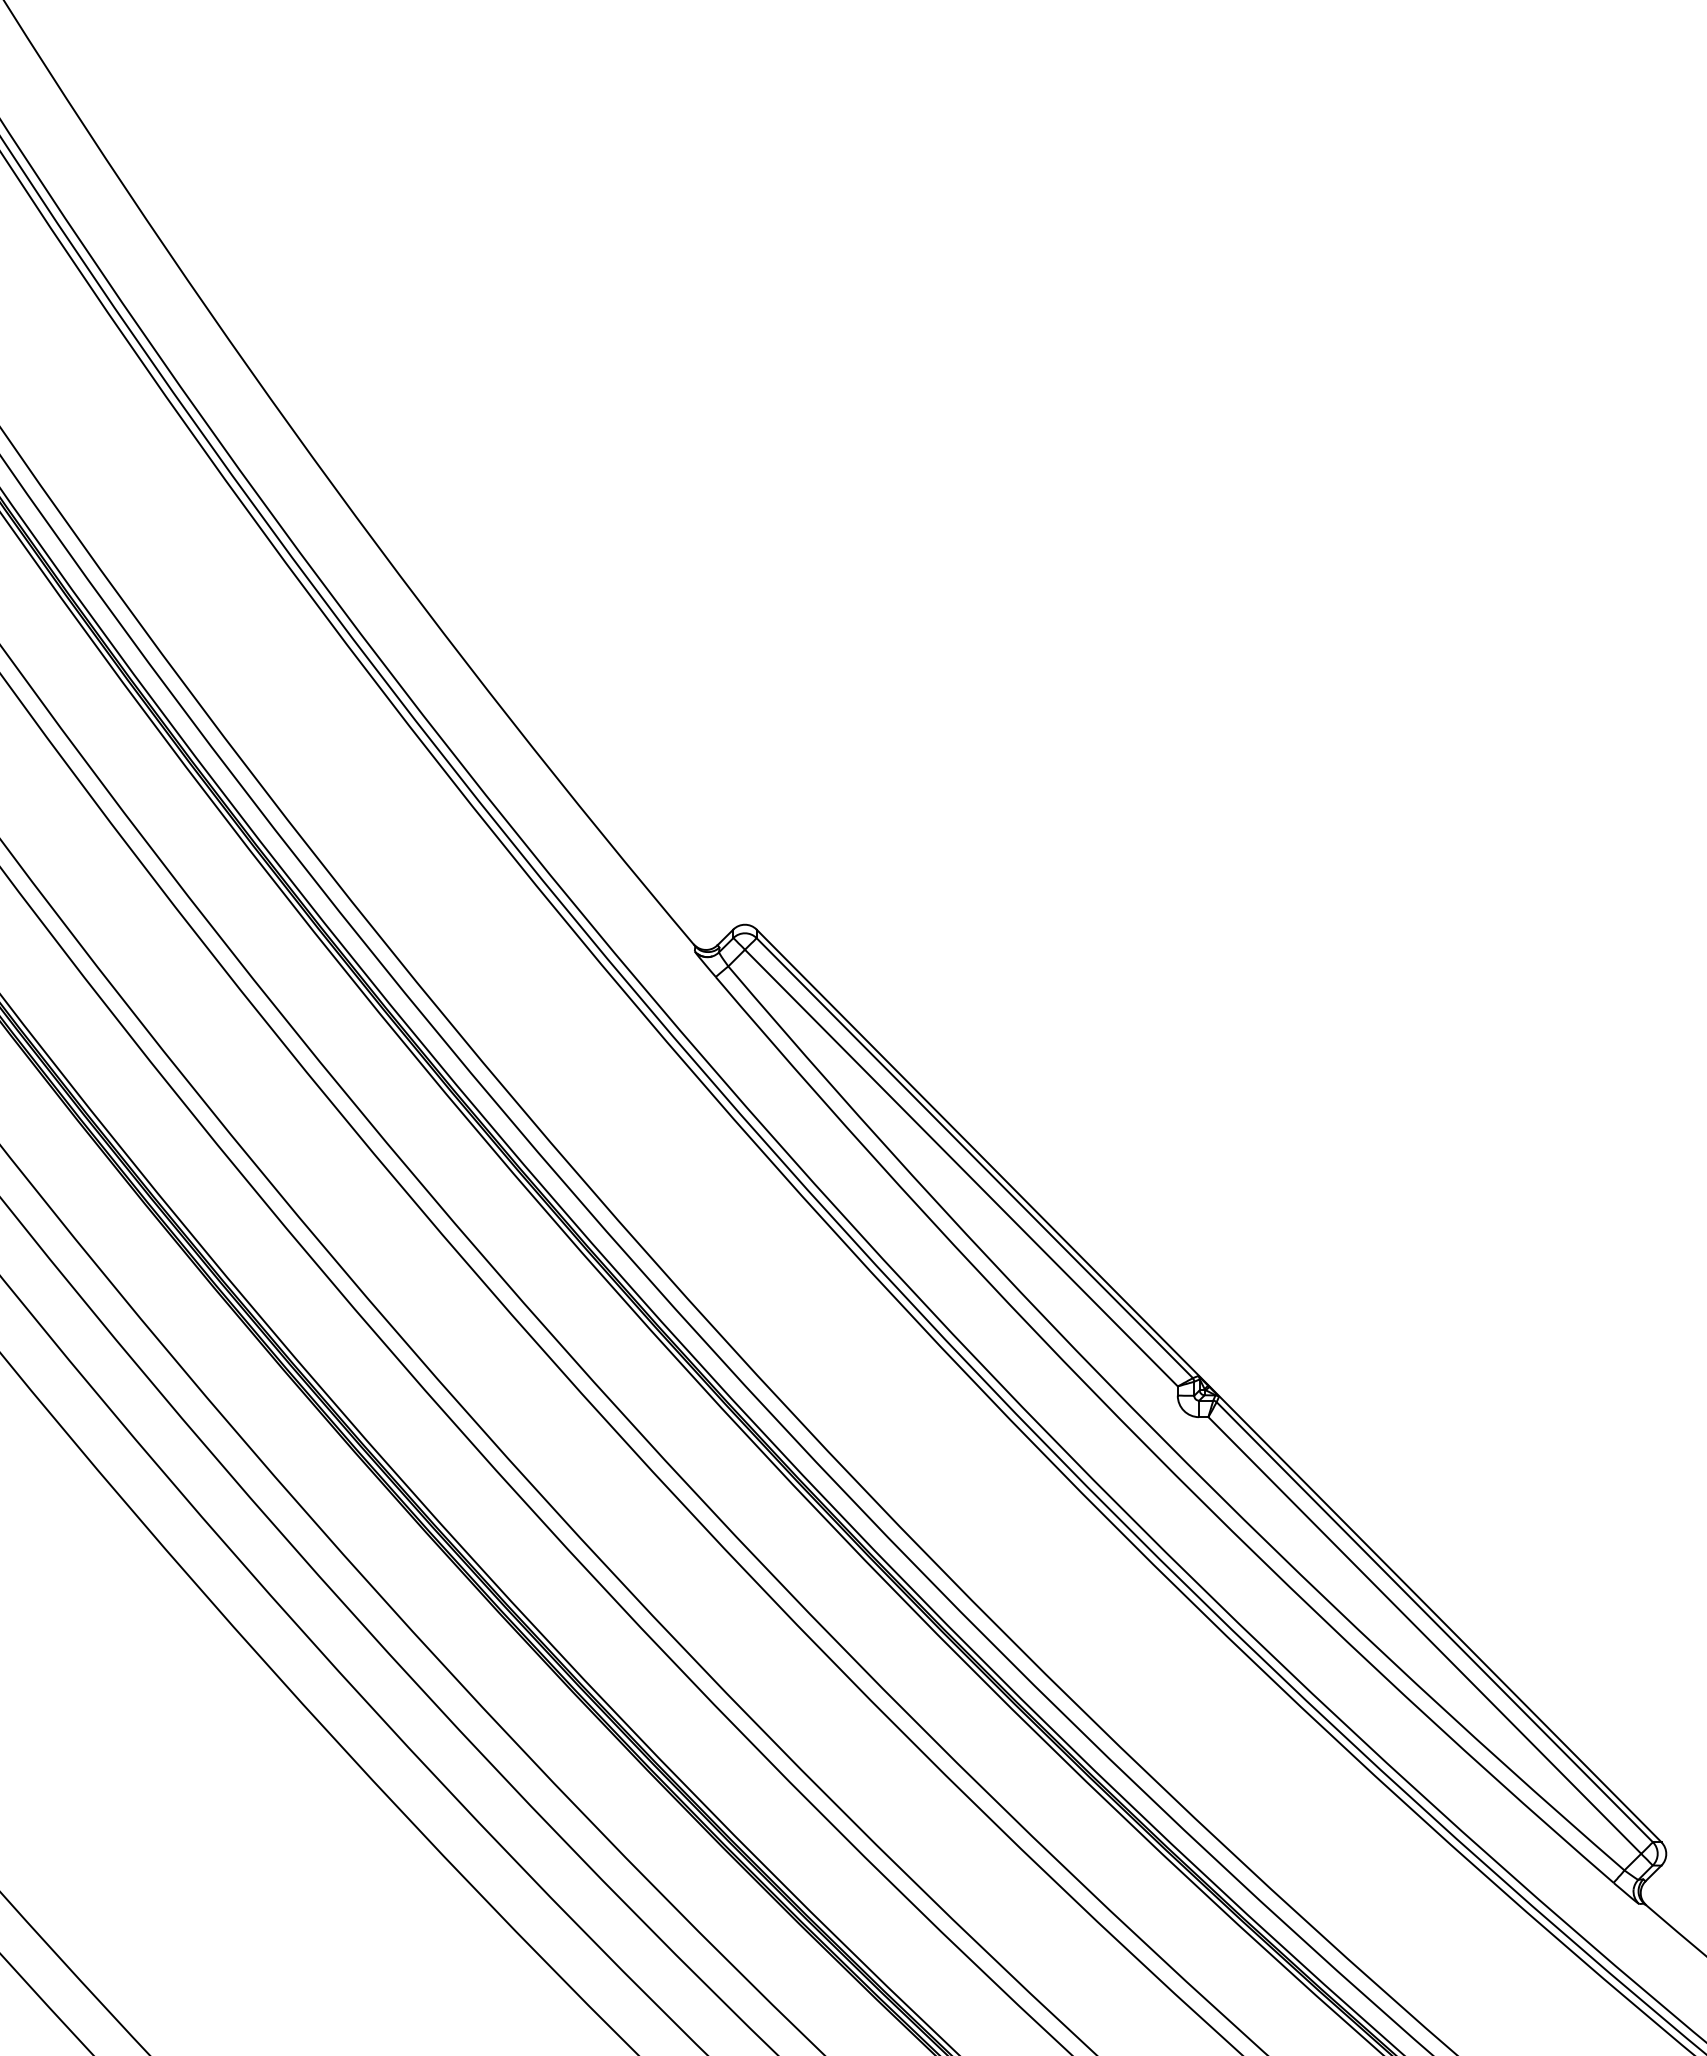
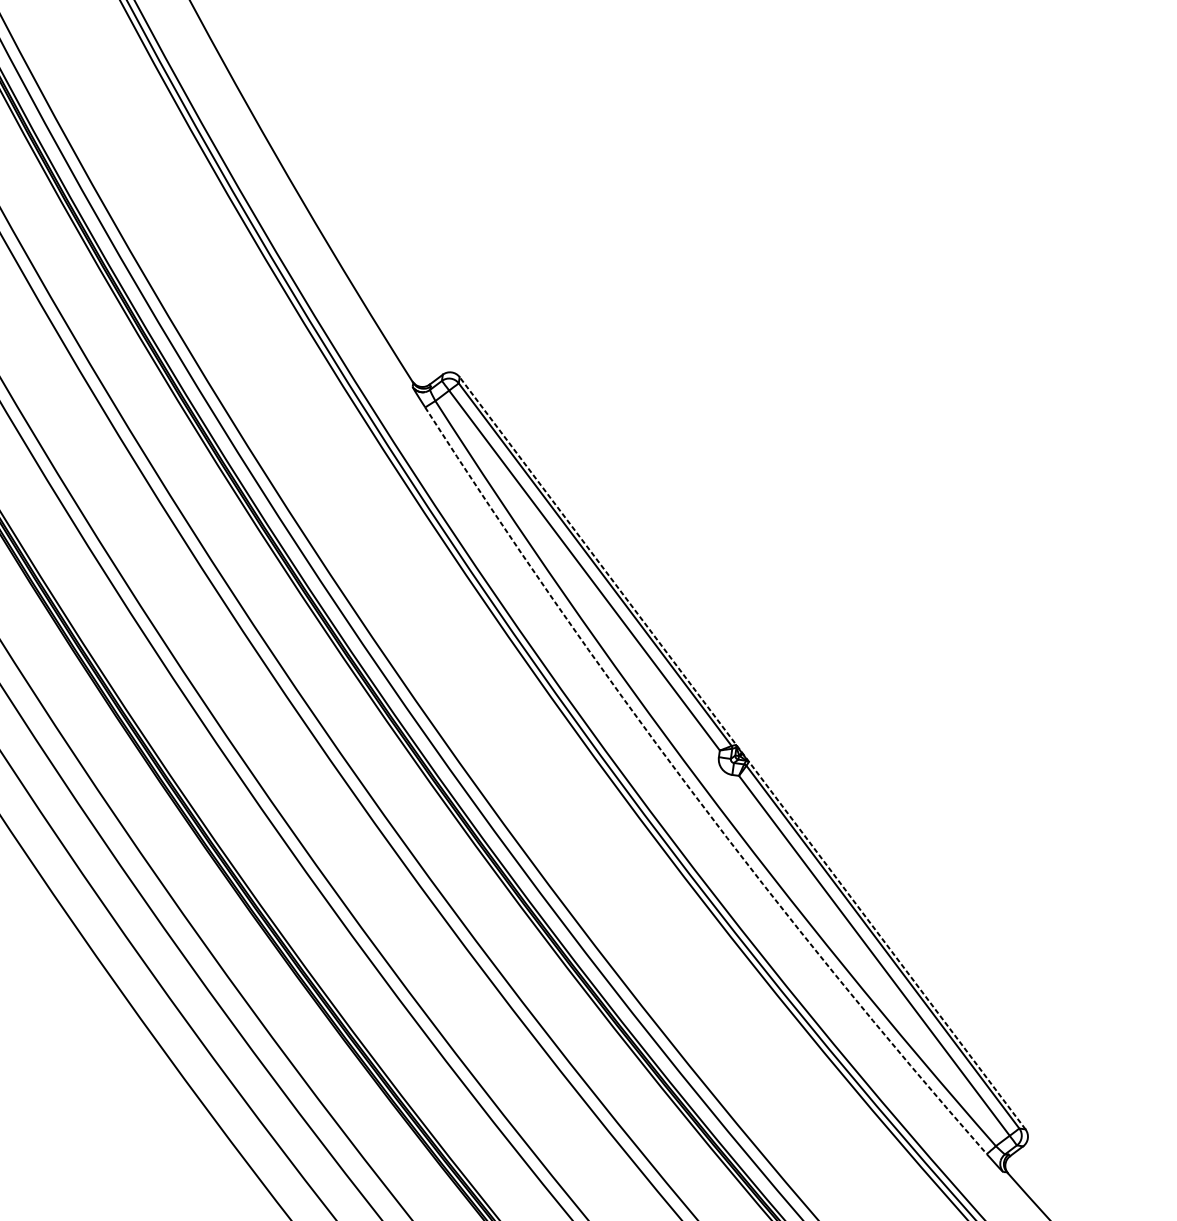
line: (1209, 1385) -> (742, 752), solid -> dashed
arc: (1147, 1446) -> (691, 791), solid -> dashed

